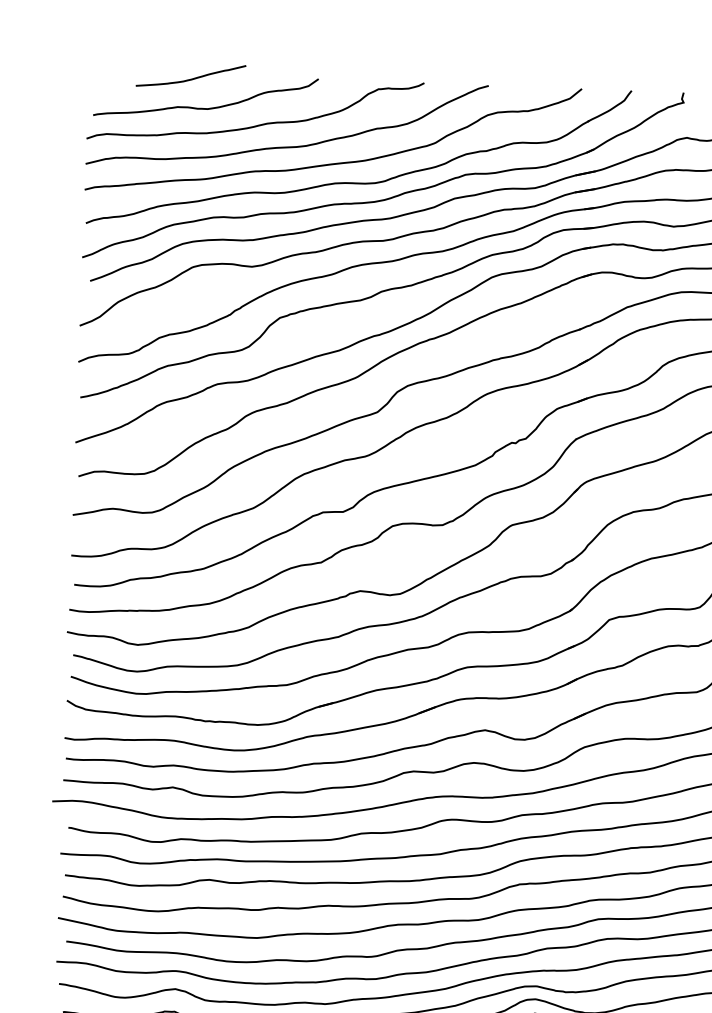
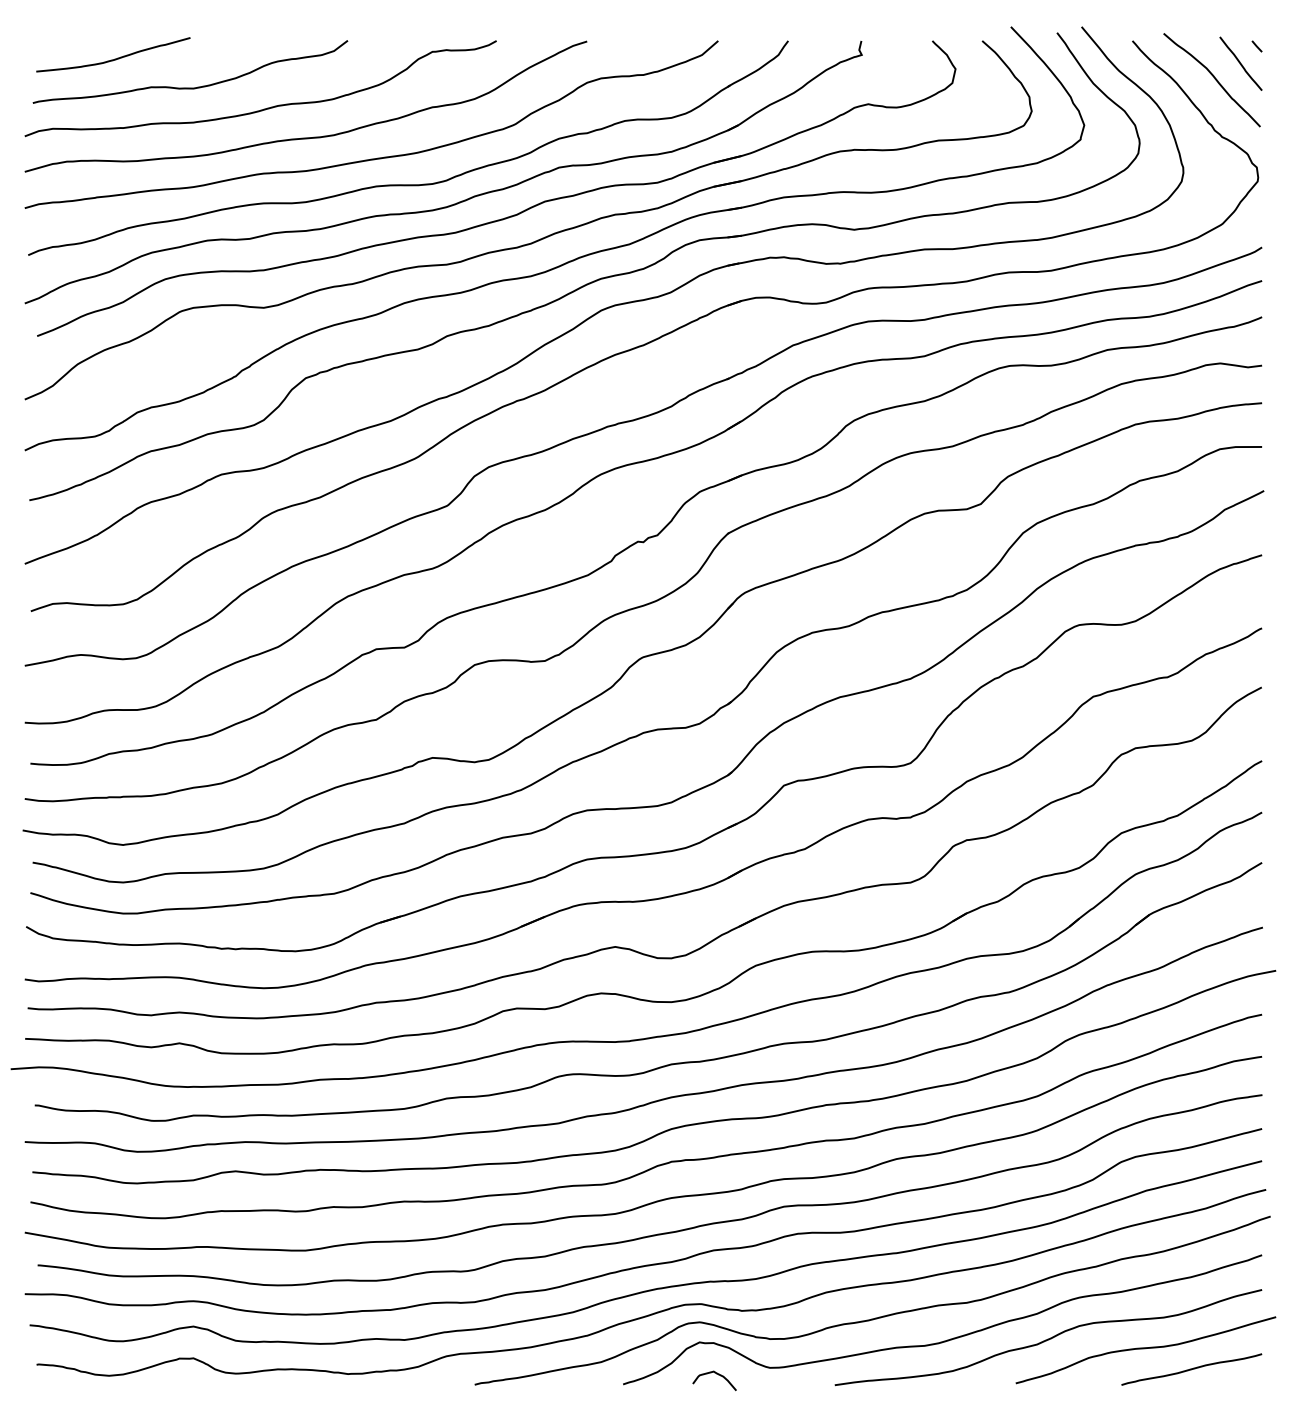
curve: (191, 78) -> (114, 58), moved

